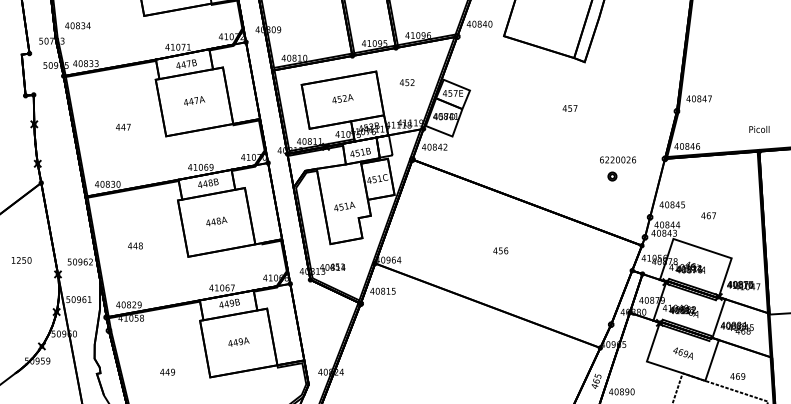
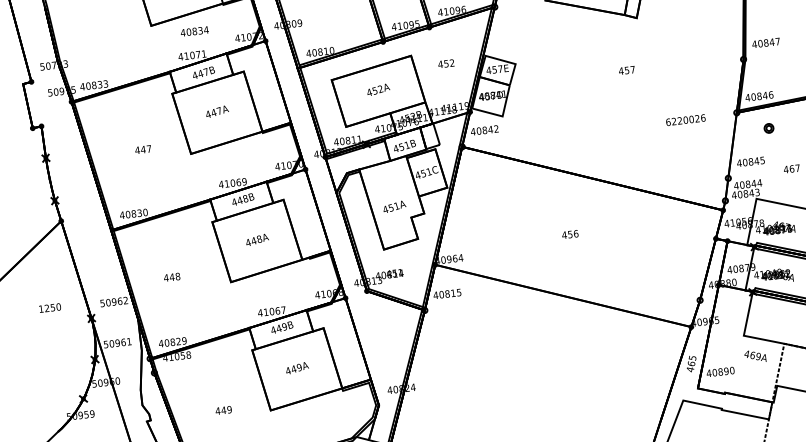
text: (77, 25) -> (194, 31), moved
part: (612, 176) -> (769, 128), moved
text: (682, 353) -> (754, 356), moved

